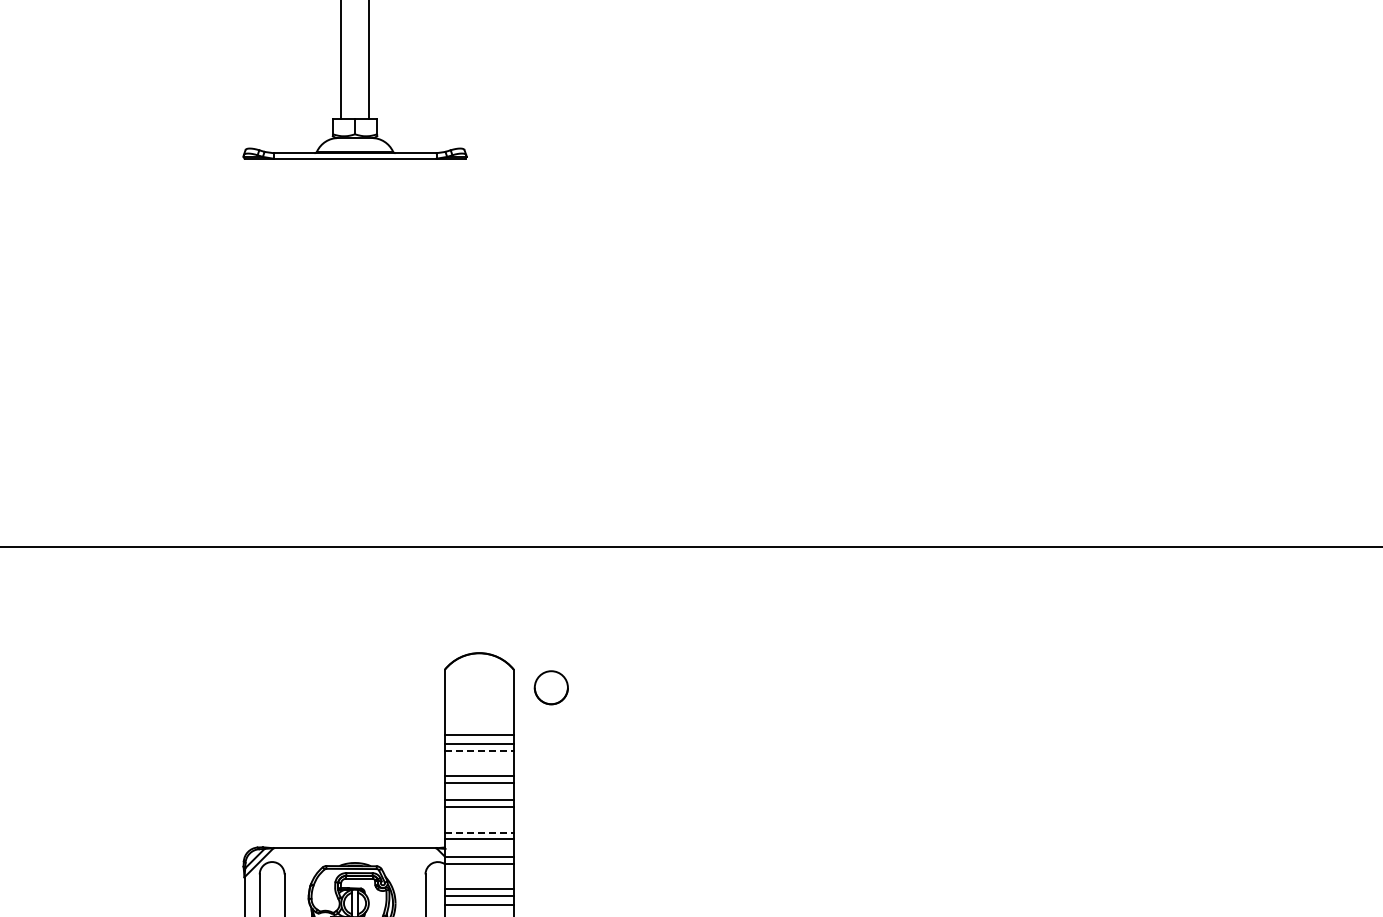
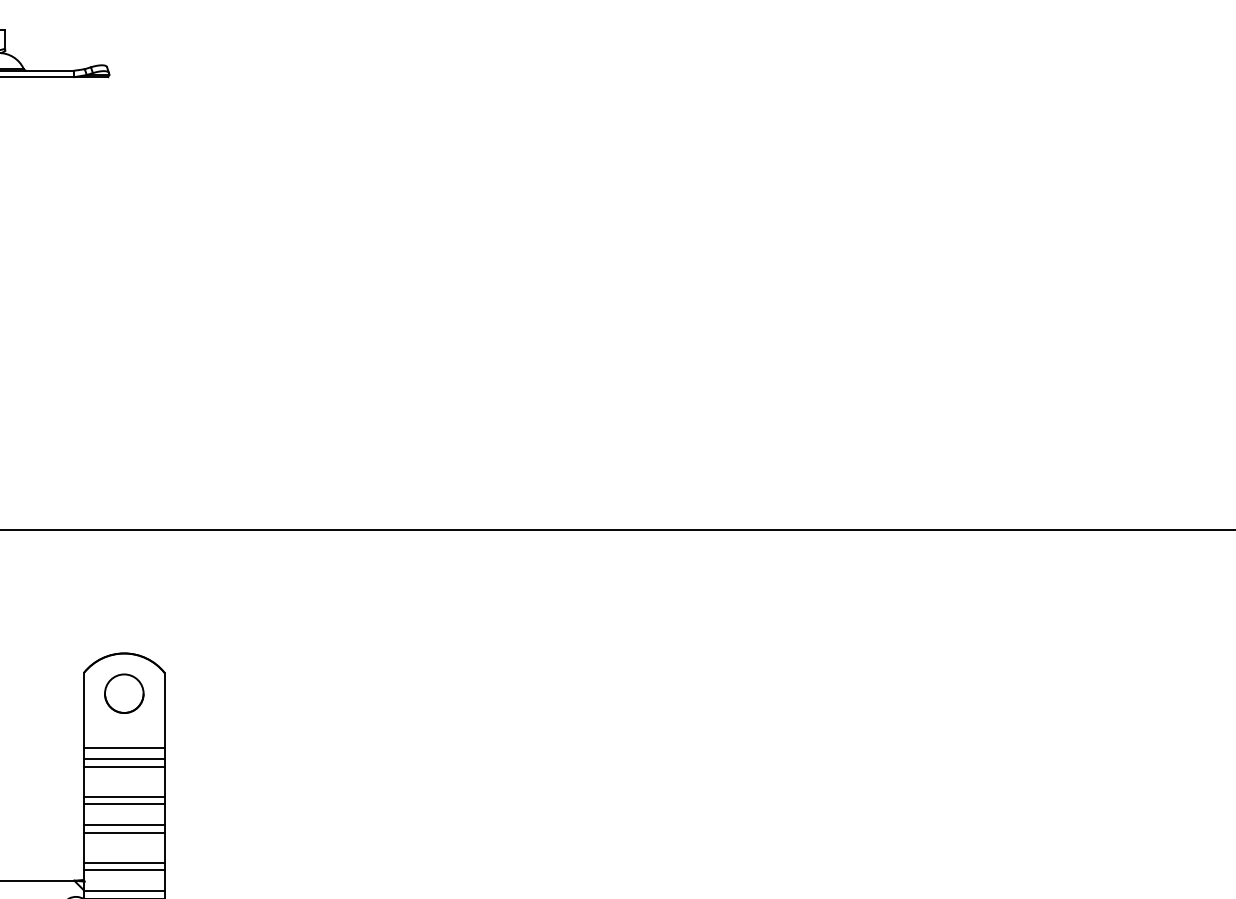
circle: (550, 687) -> (123, 693), moved
line: (479, 750) -> (124, 766), dashed -> solid
line: (479, 832) -> (124, 862), dashed -> solid

